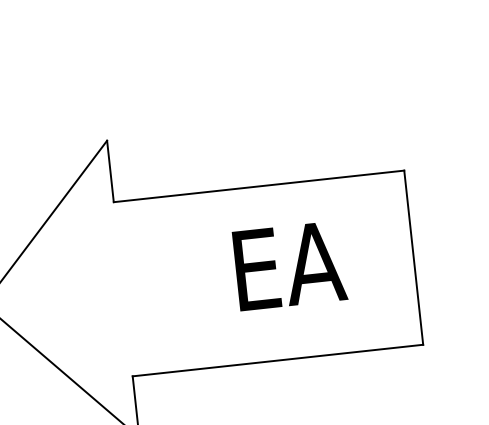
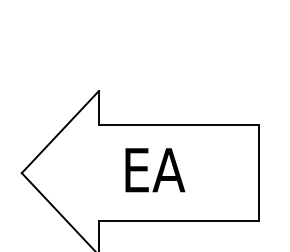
text: (290, 266) -> (155, 170), moved

